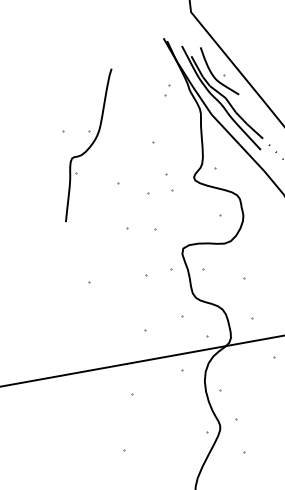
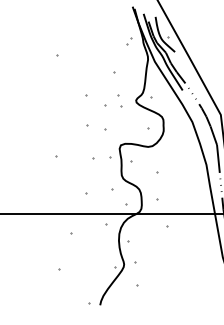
part: (88, 145) -> (71, 67), removed

